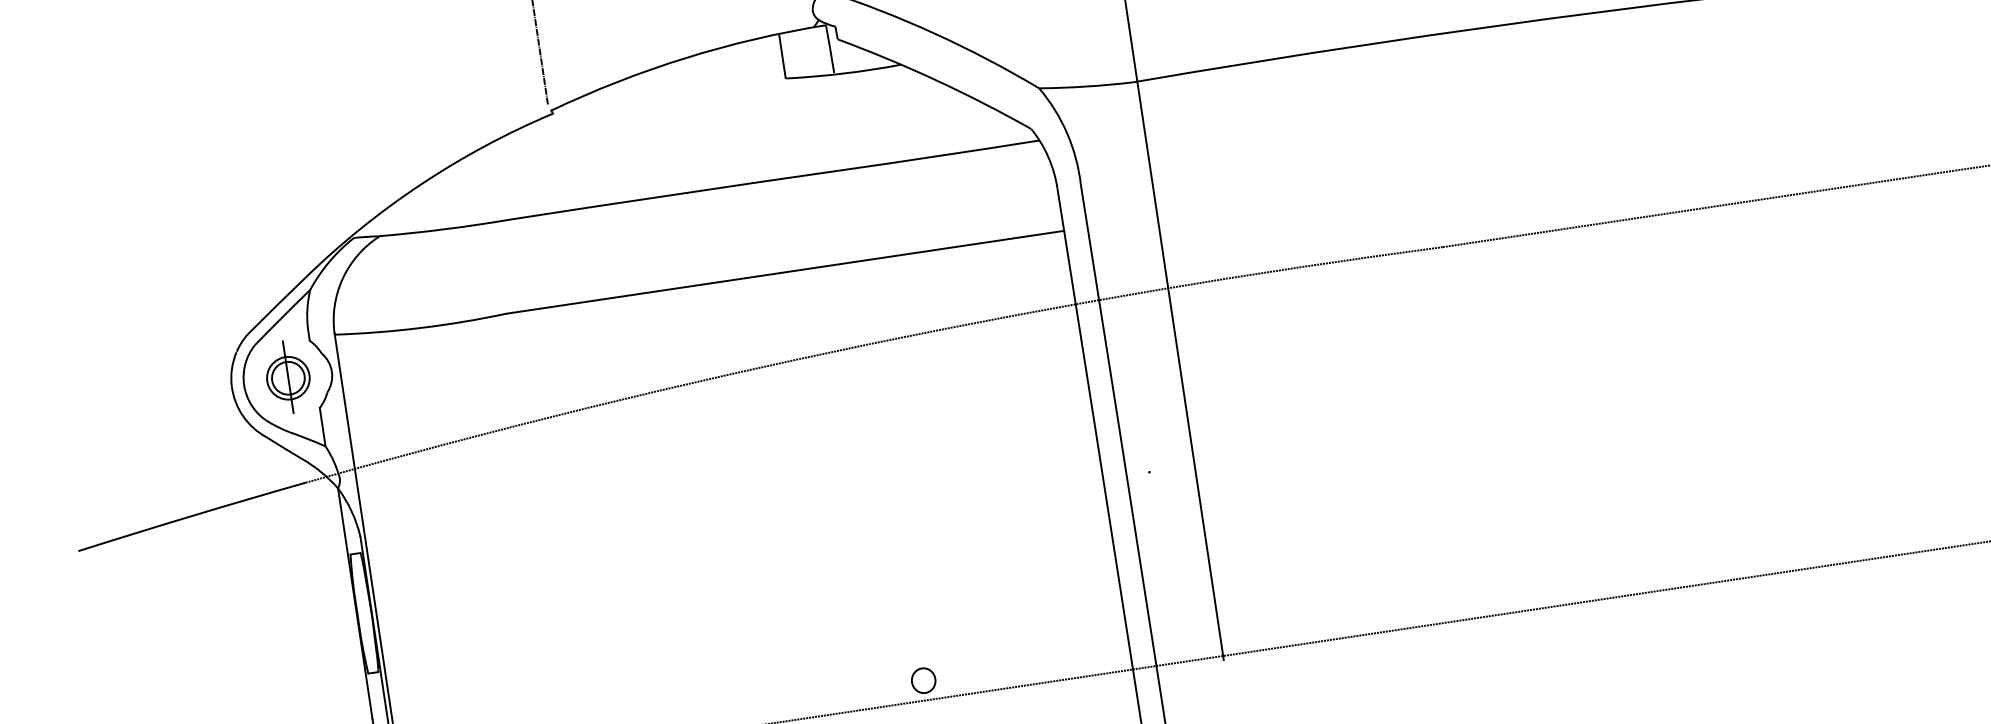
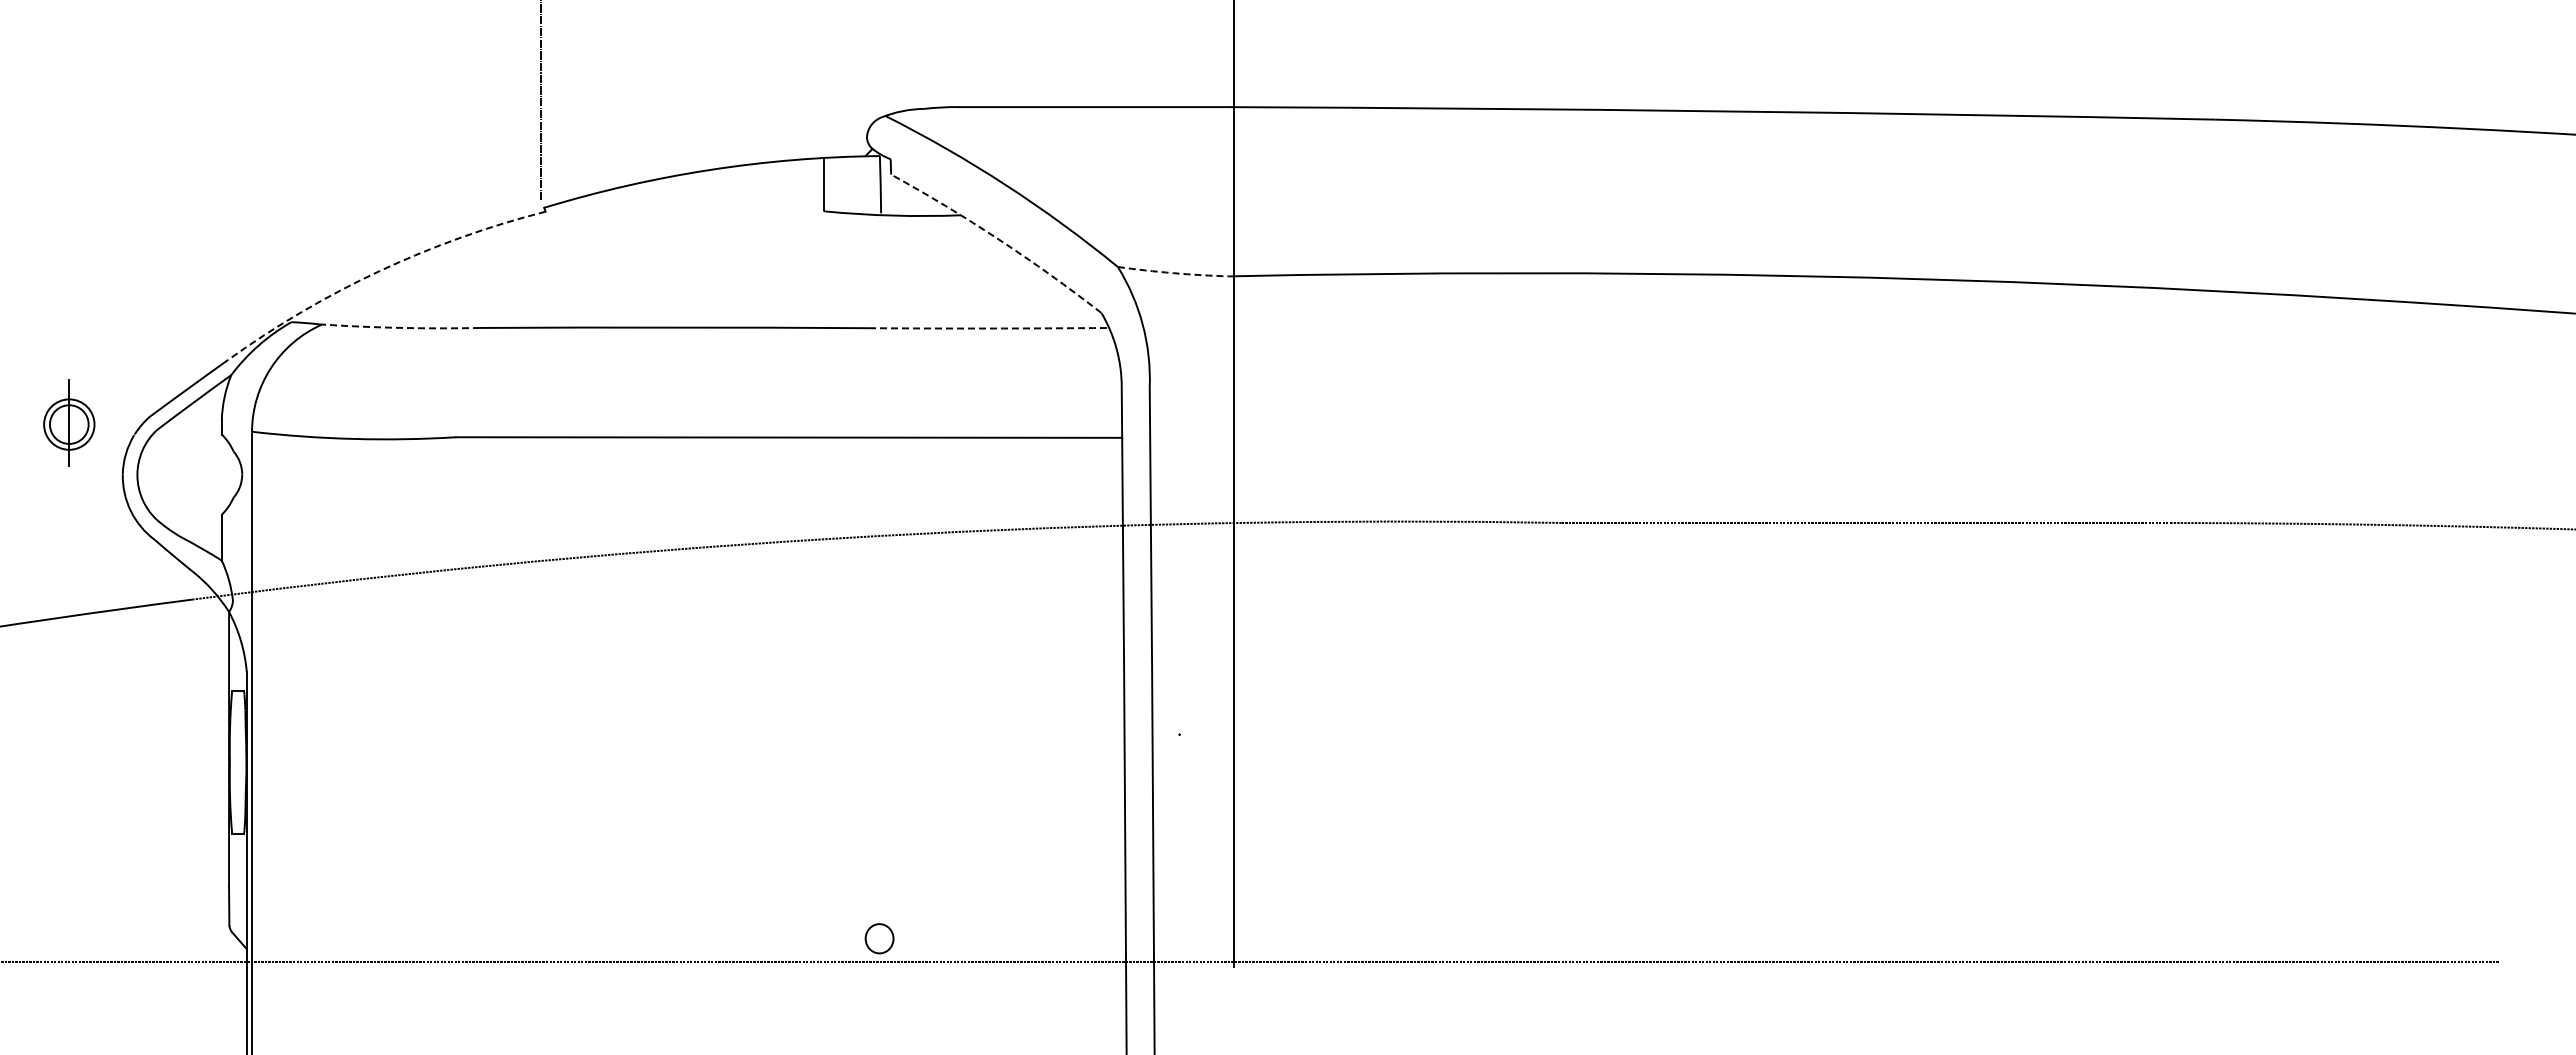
arc: (935, 80) -> (998, 239), solid -> dashed
arc: (1086, 86) -> (1173, 273), solid -> dashed
arc: (938, 156) -> (988, 328), solid -> dashed
arc: (421, 184) -> (379, 271), solid -> dashed
arc: (445, 228) -> (399, 327), solid -> dashed
part: (288, 376) -> (69, 422), moved

